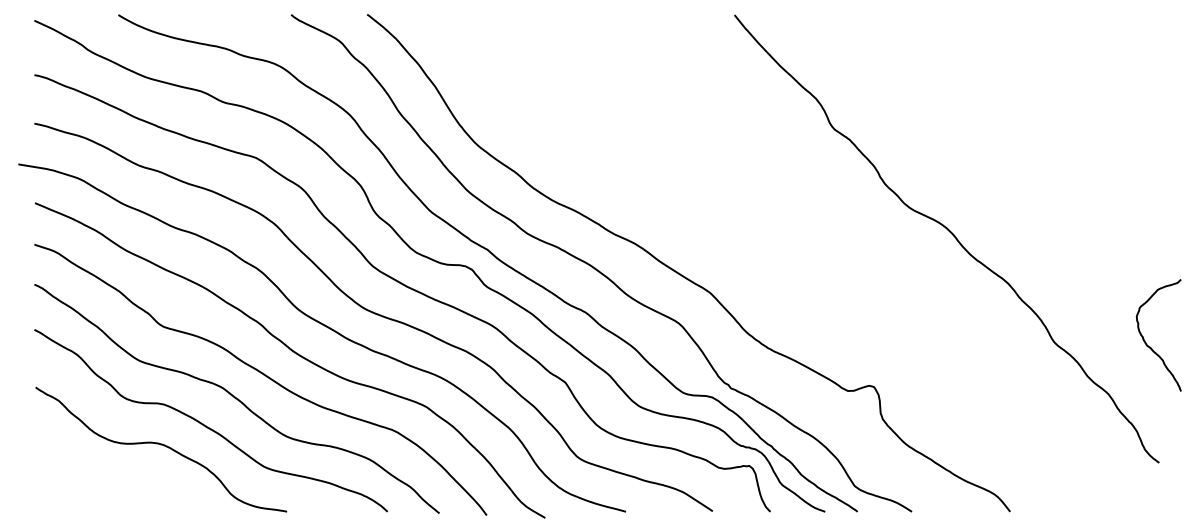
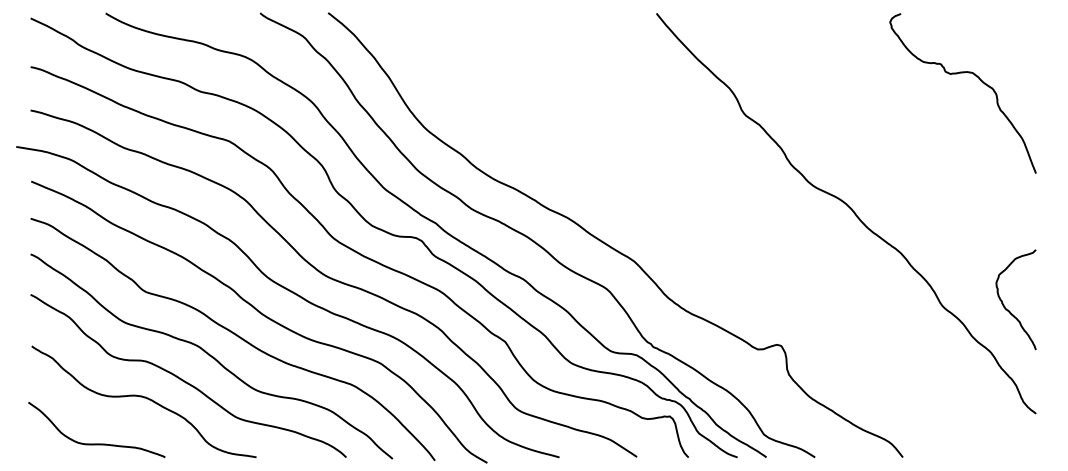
curve: (1075, 82) -> (961, 73), added
curve: (1150, 346) -> (1008, 309), moved
curve: (108, 496) -> (96, 443), added

